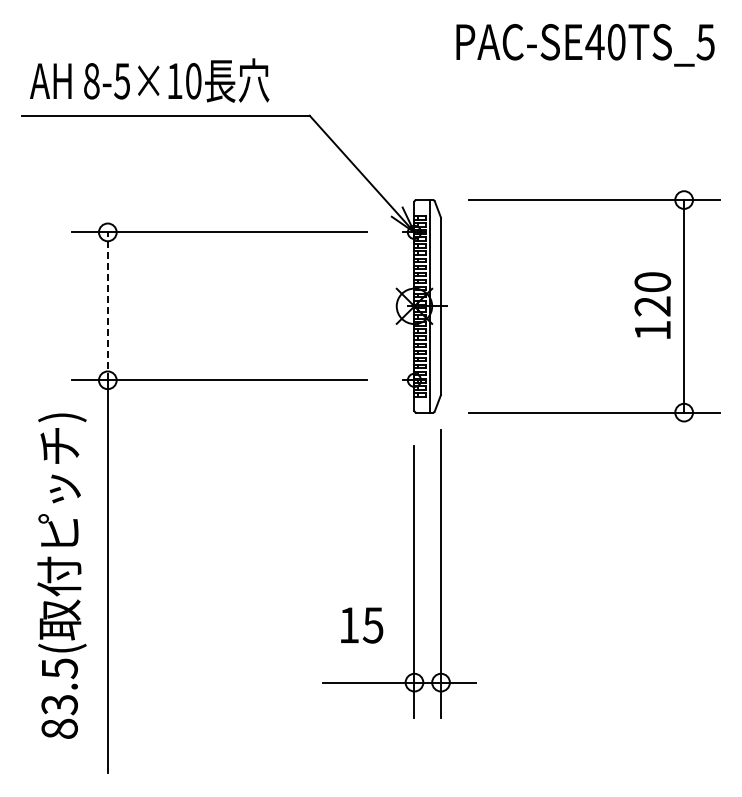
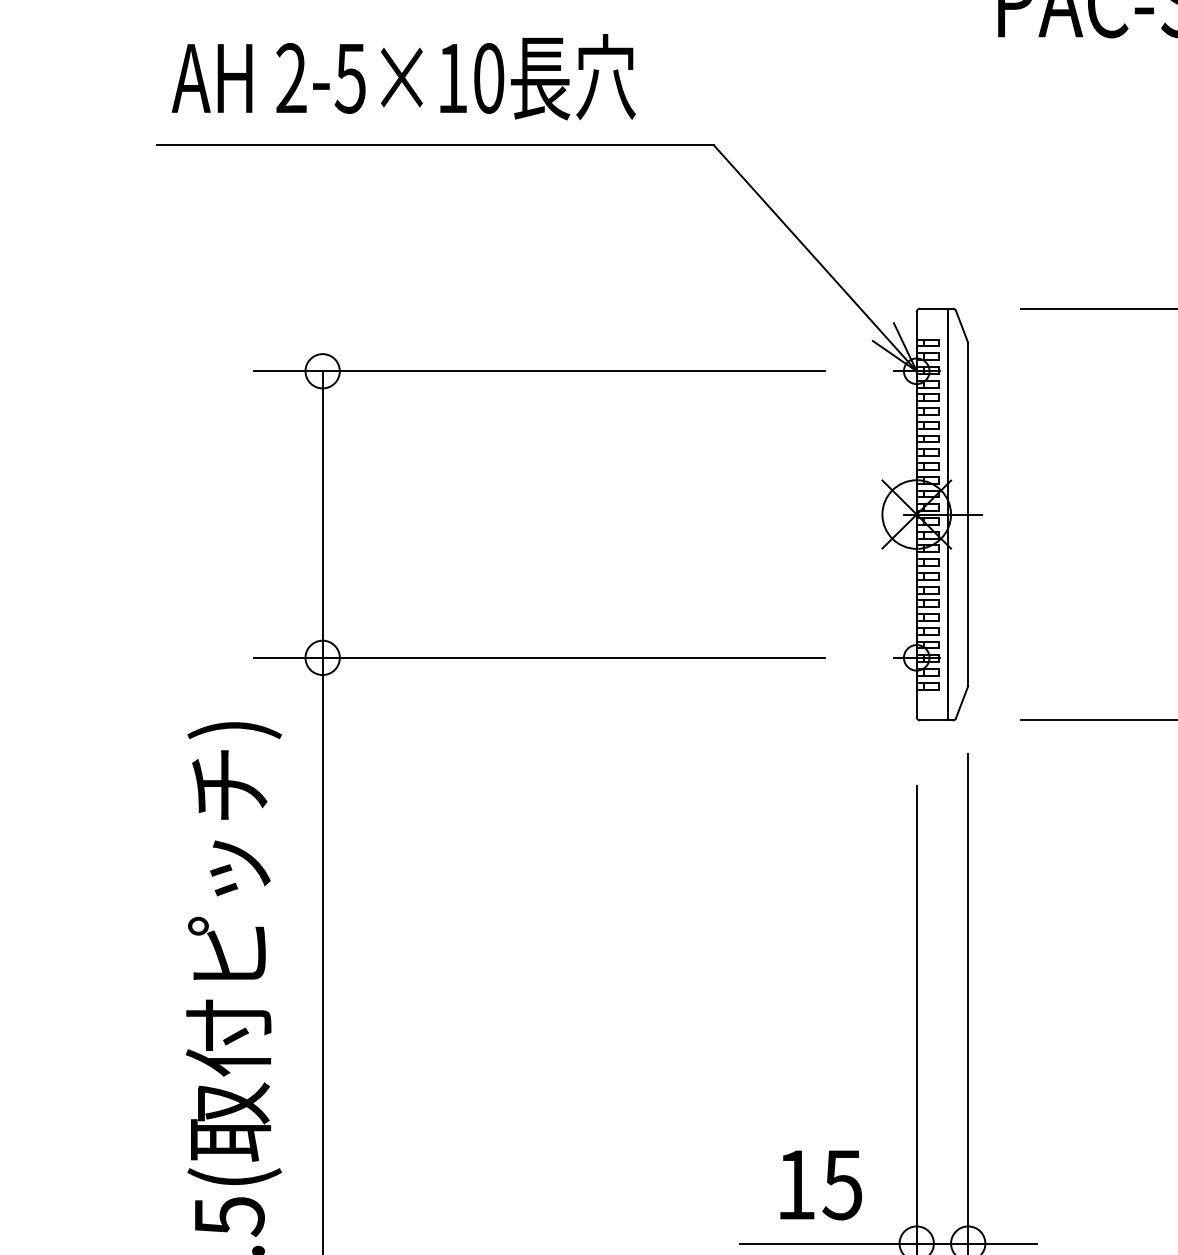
text: (91, 81) -> (291, 78), 8-5×10 -> 2-5×10
line: (107, 306) -> (322, 514), dashed -> solid
text: (362, 625) -> (821, 1185), moved

